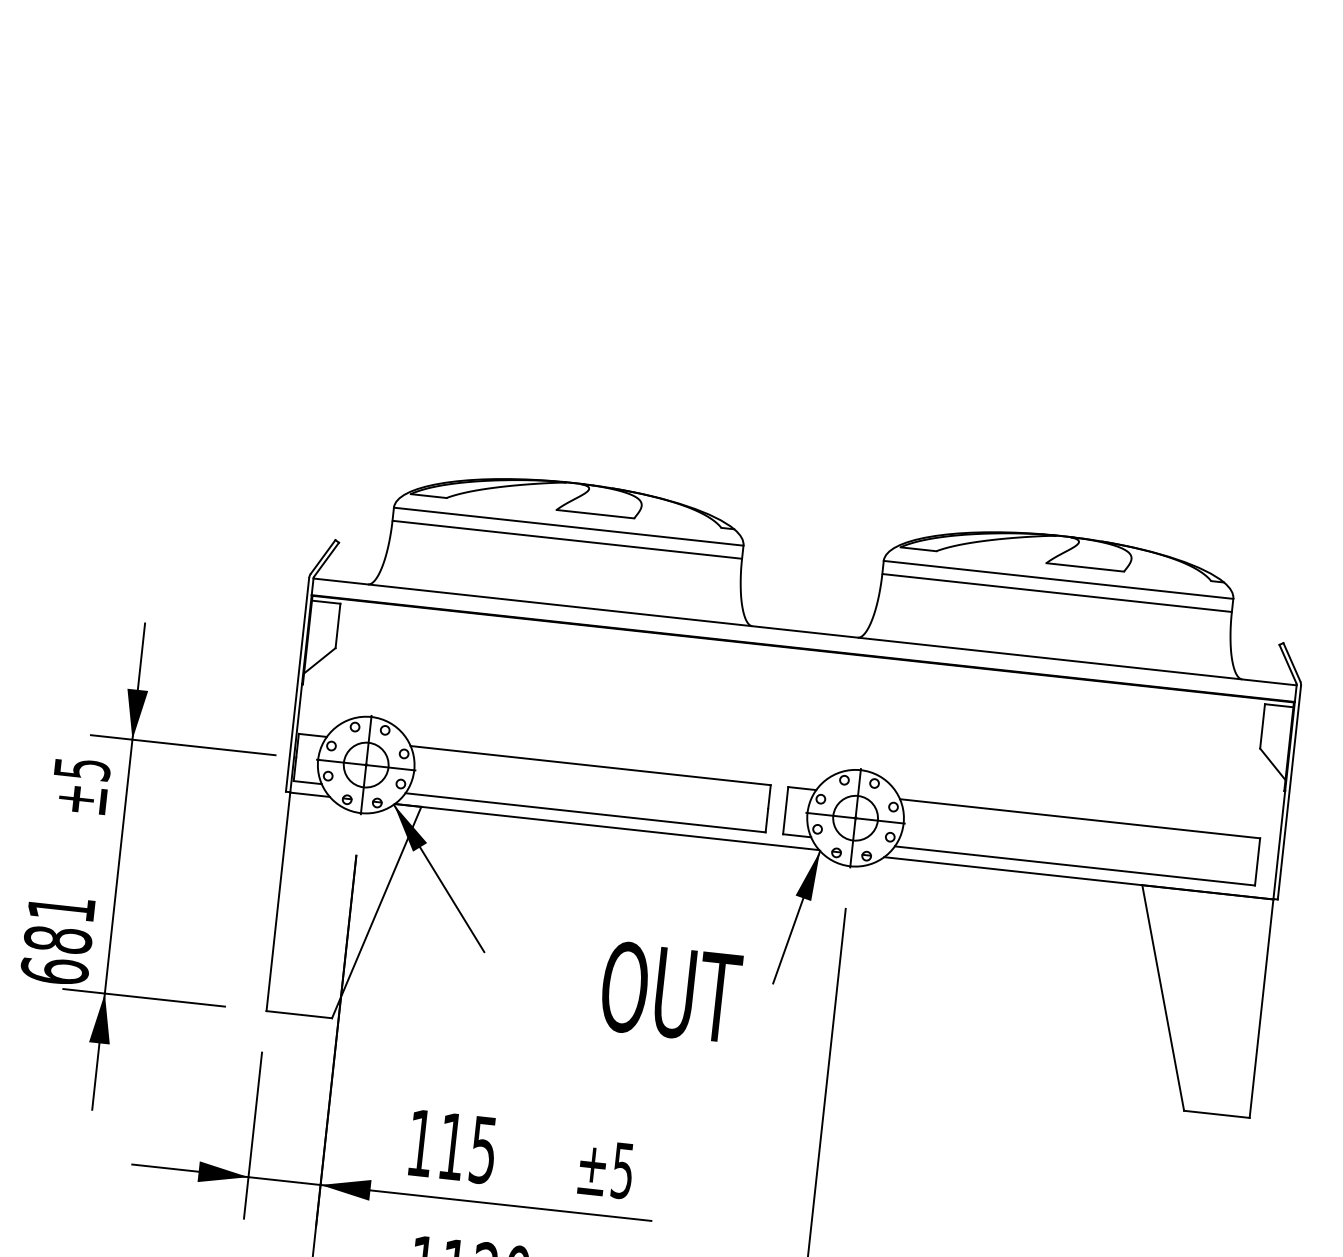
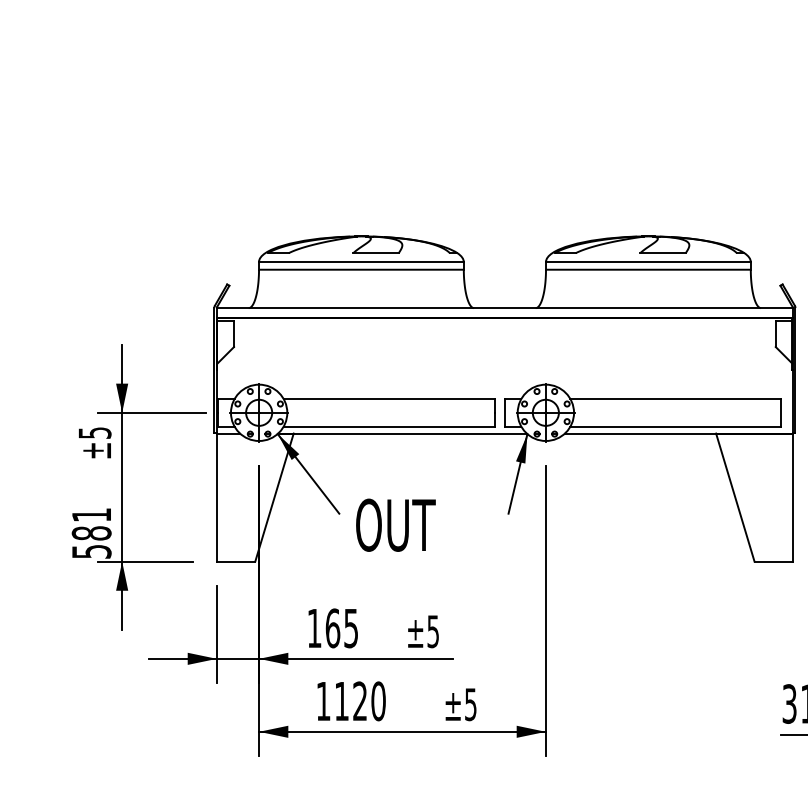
text: (54, 970) -> (91, 551), 681 -> 581
text: (670, 990) -> (395, 524), moved
text: (451, 1146) -> (332, 628), 115 -> 165

